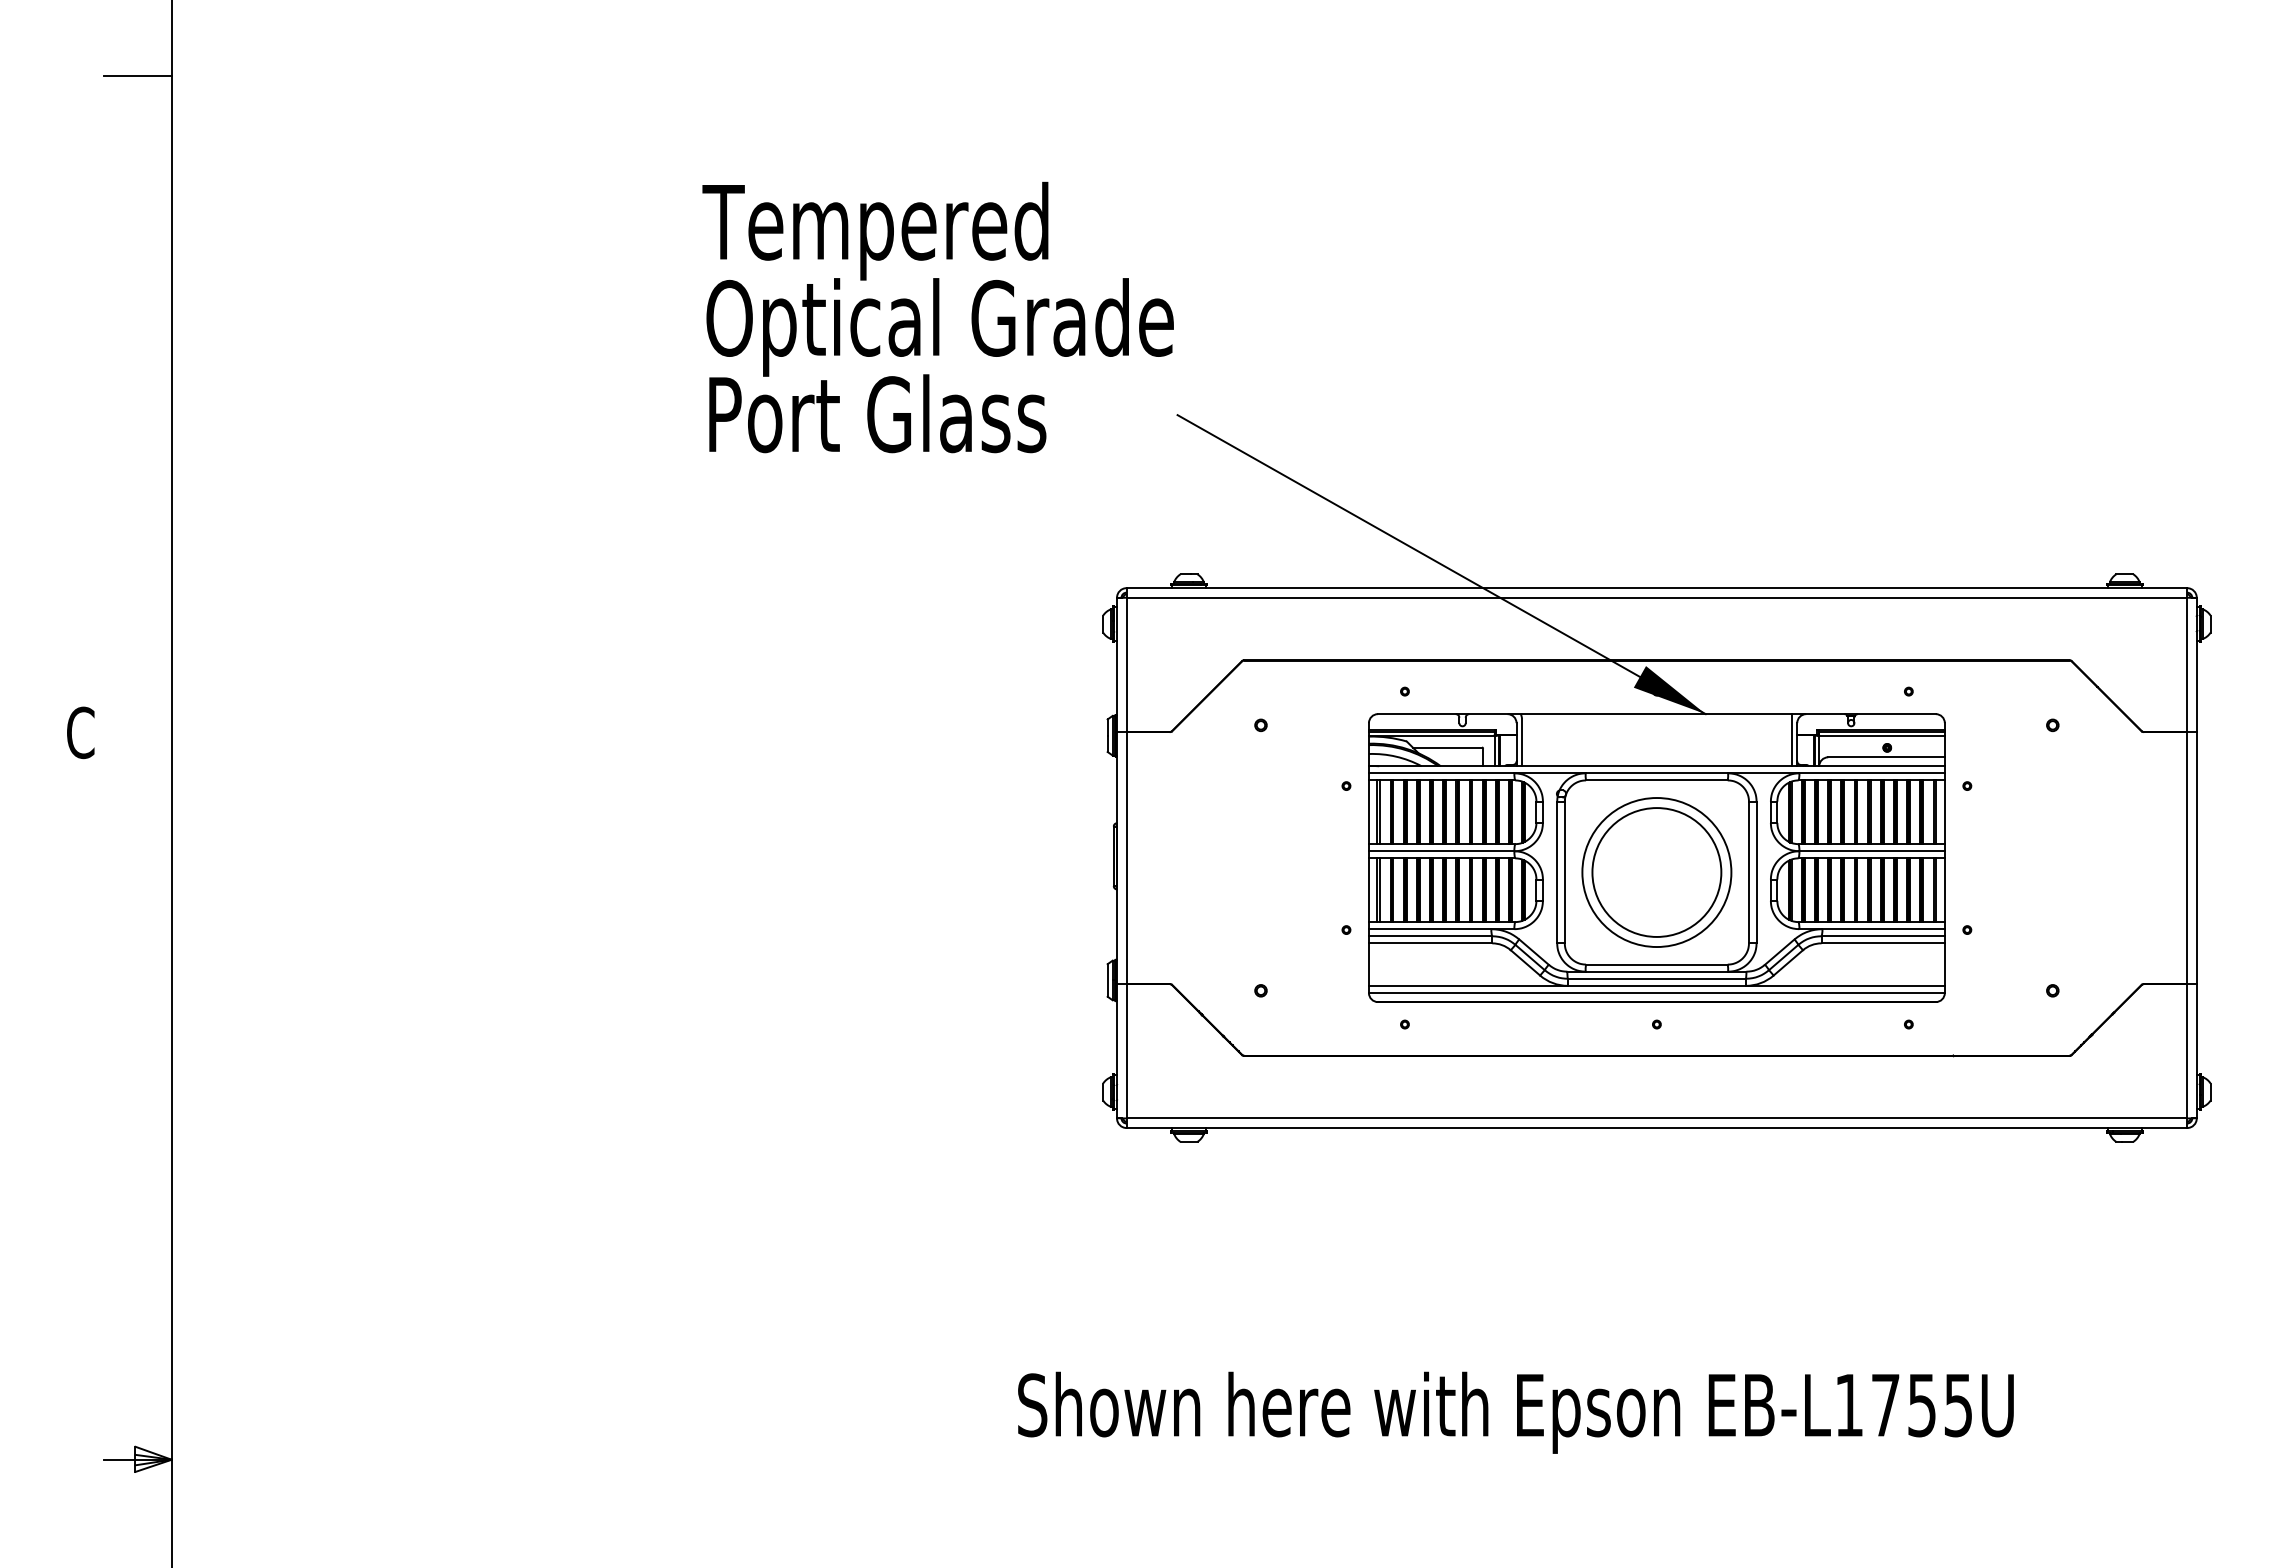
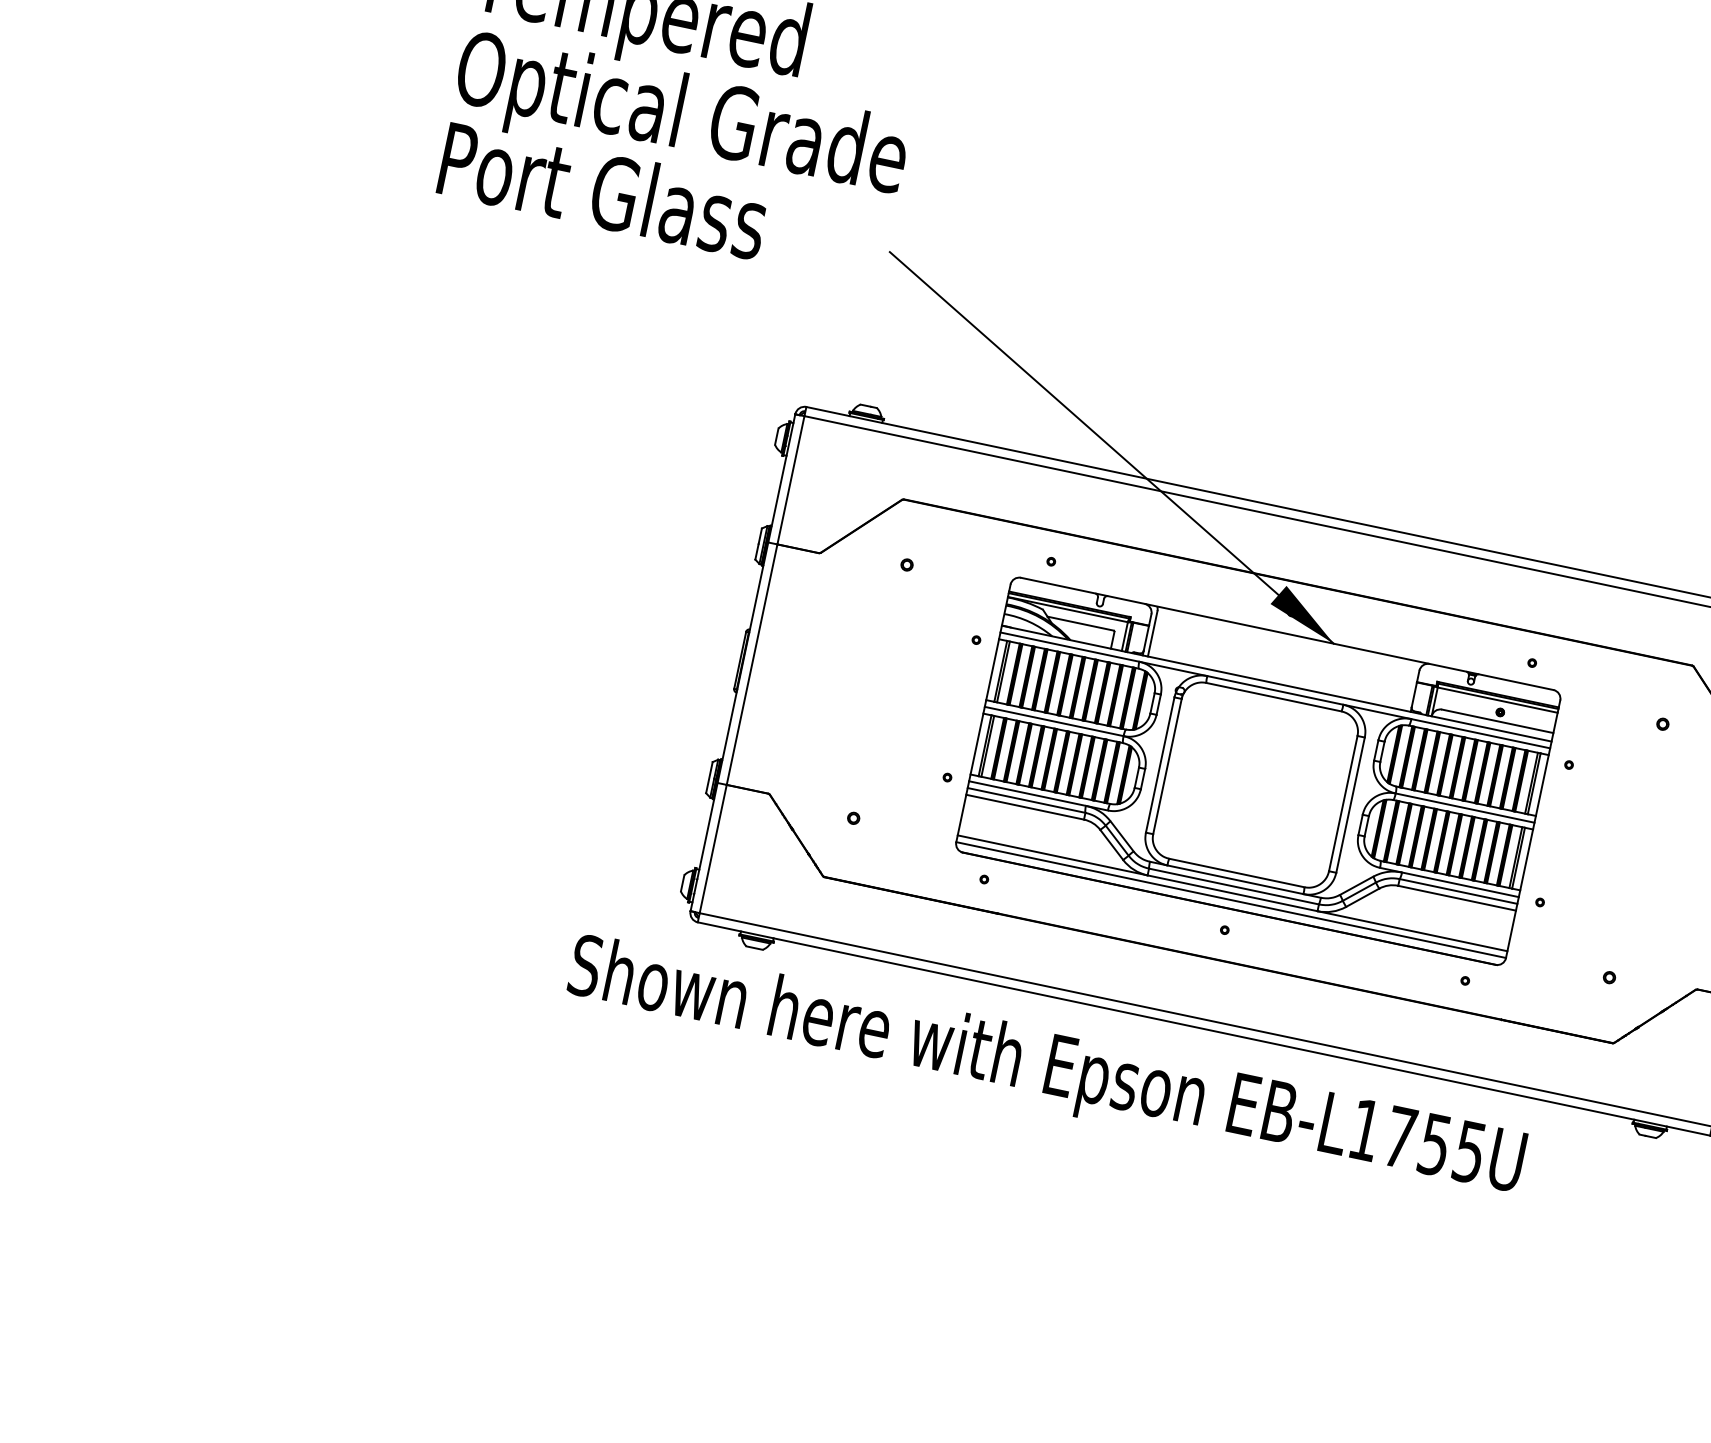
line: (1791, 740) -> (1410, 686), removed
part: (1656, 872) -> (1255, 785), removed
text: (1515, 1412) -> (1045, 1069), moved

